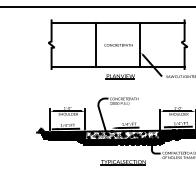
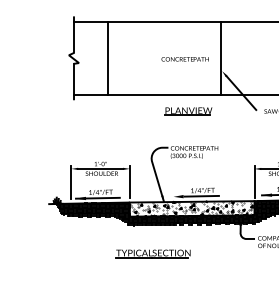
line: (95, 44) -> (107, 57), moved
part: (122, 162) -> (151, 253), moved

